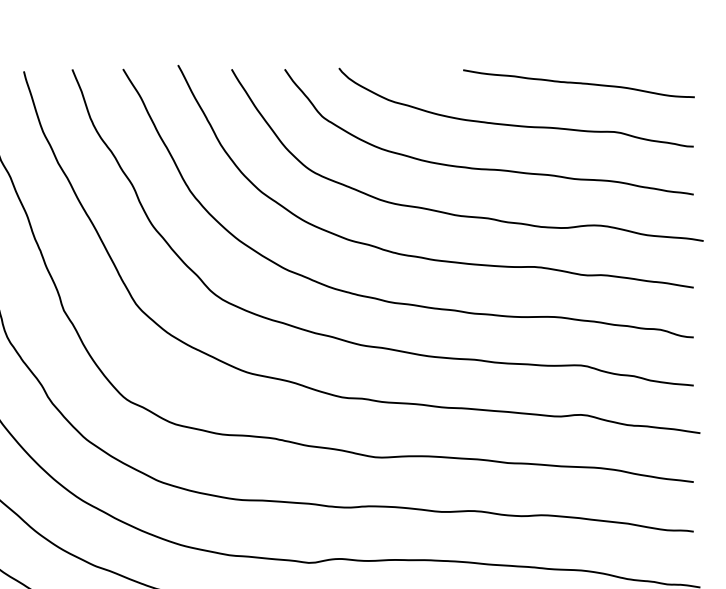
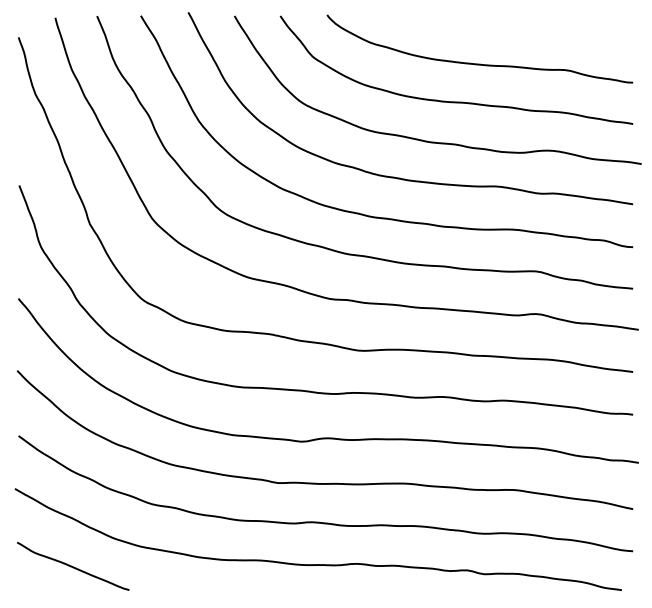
curve: (578, 82) -> (533, 27), removed

